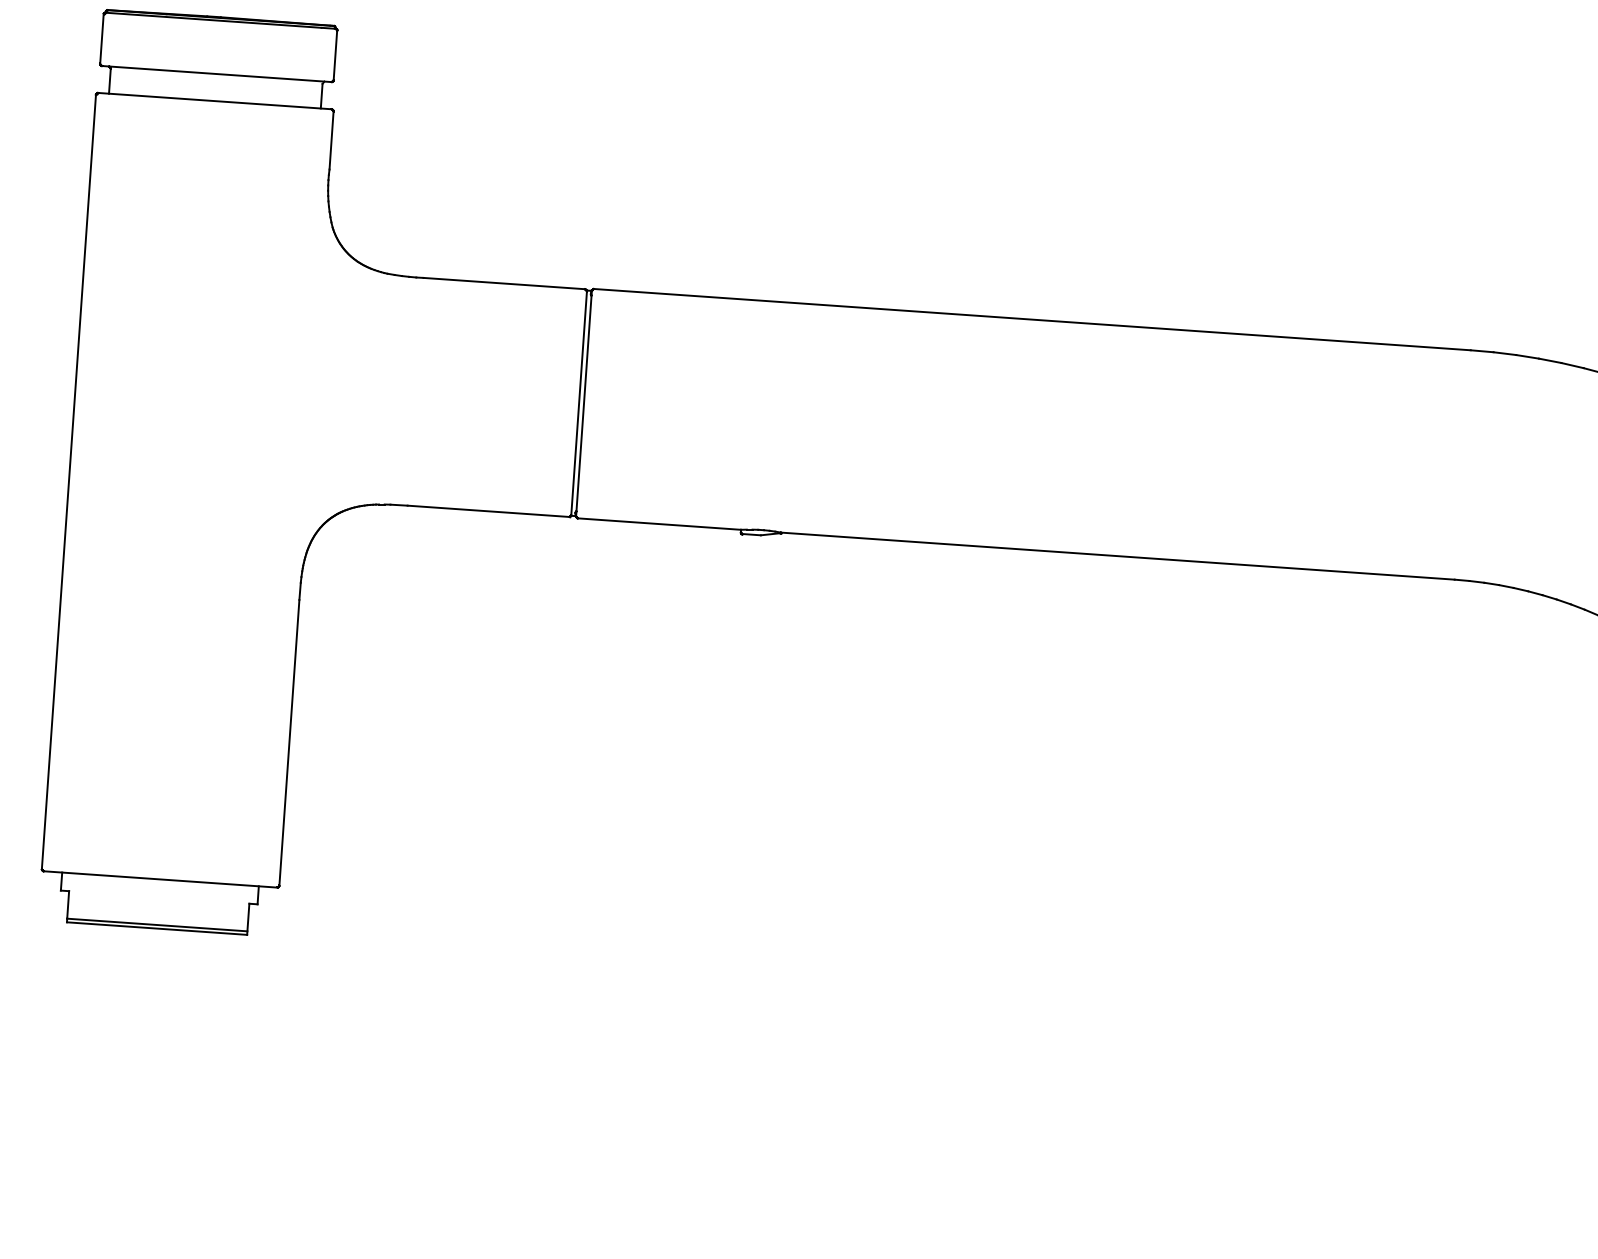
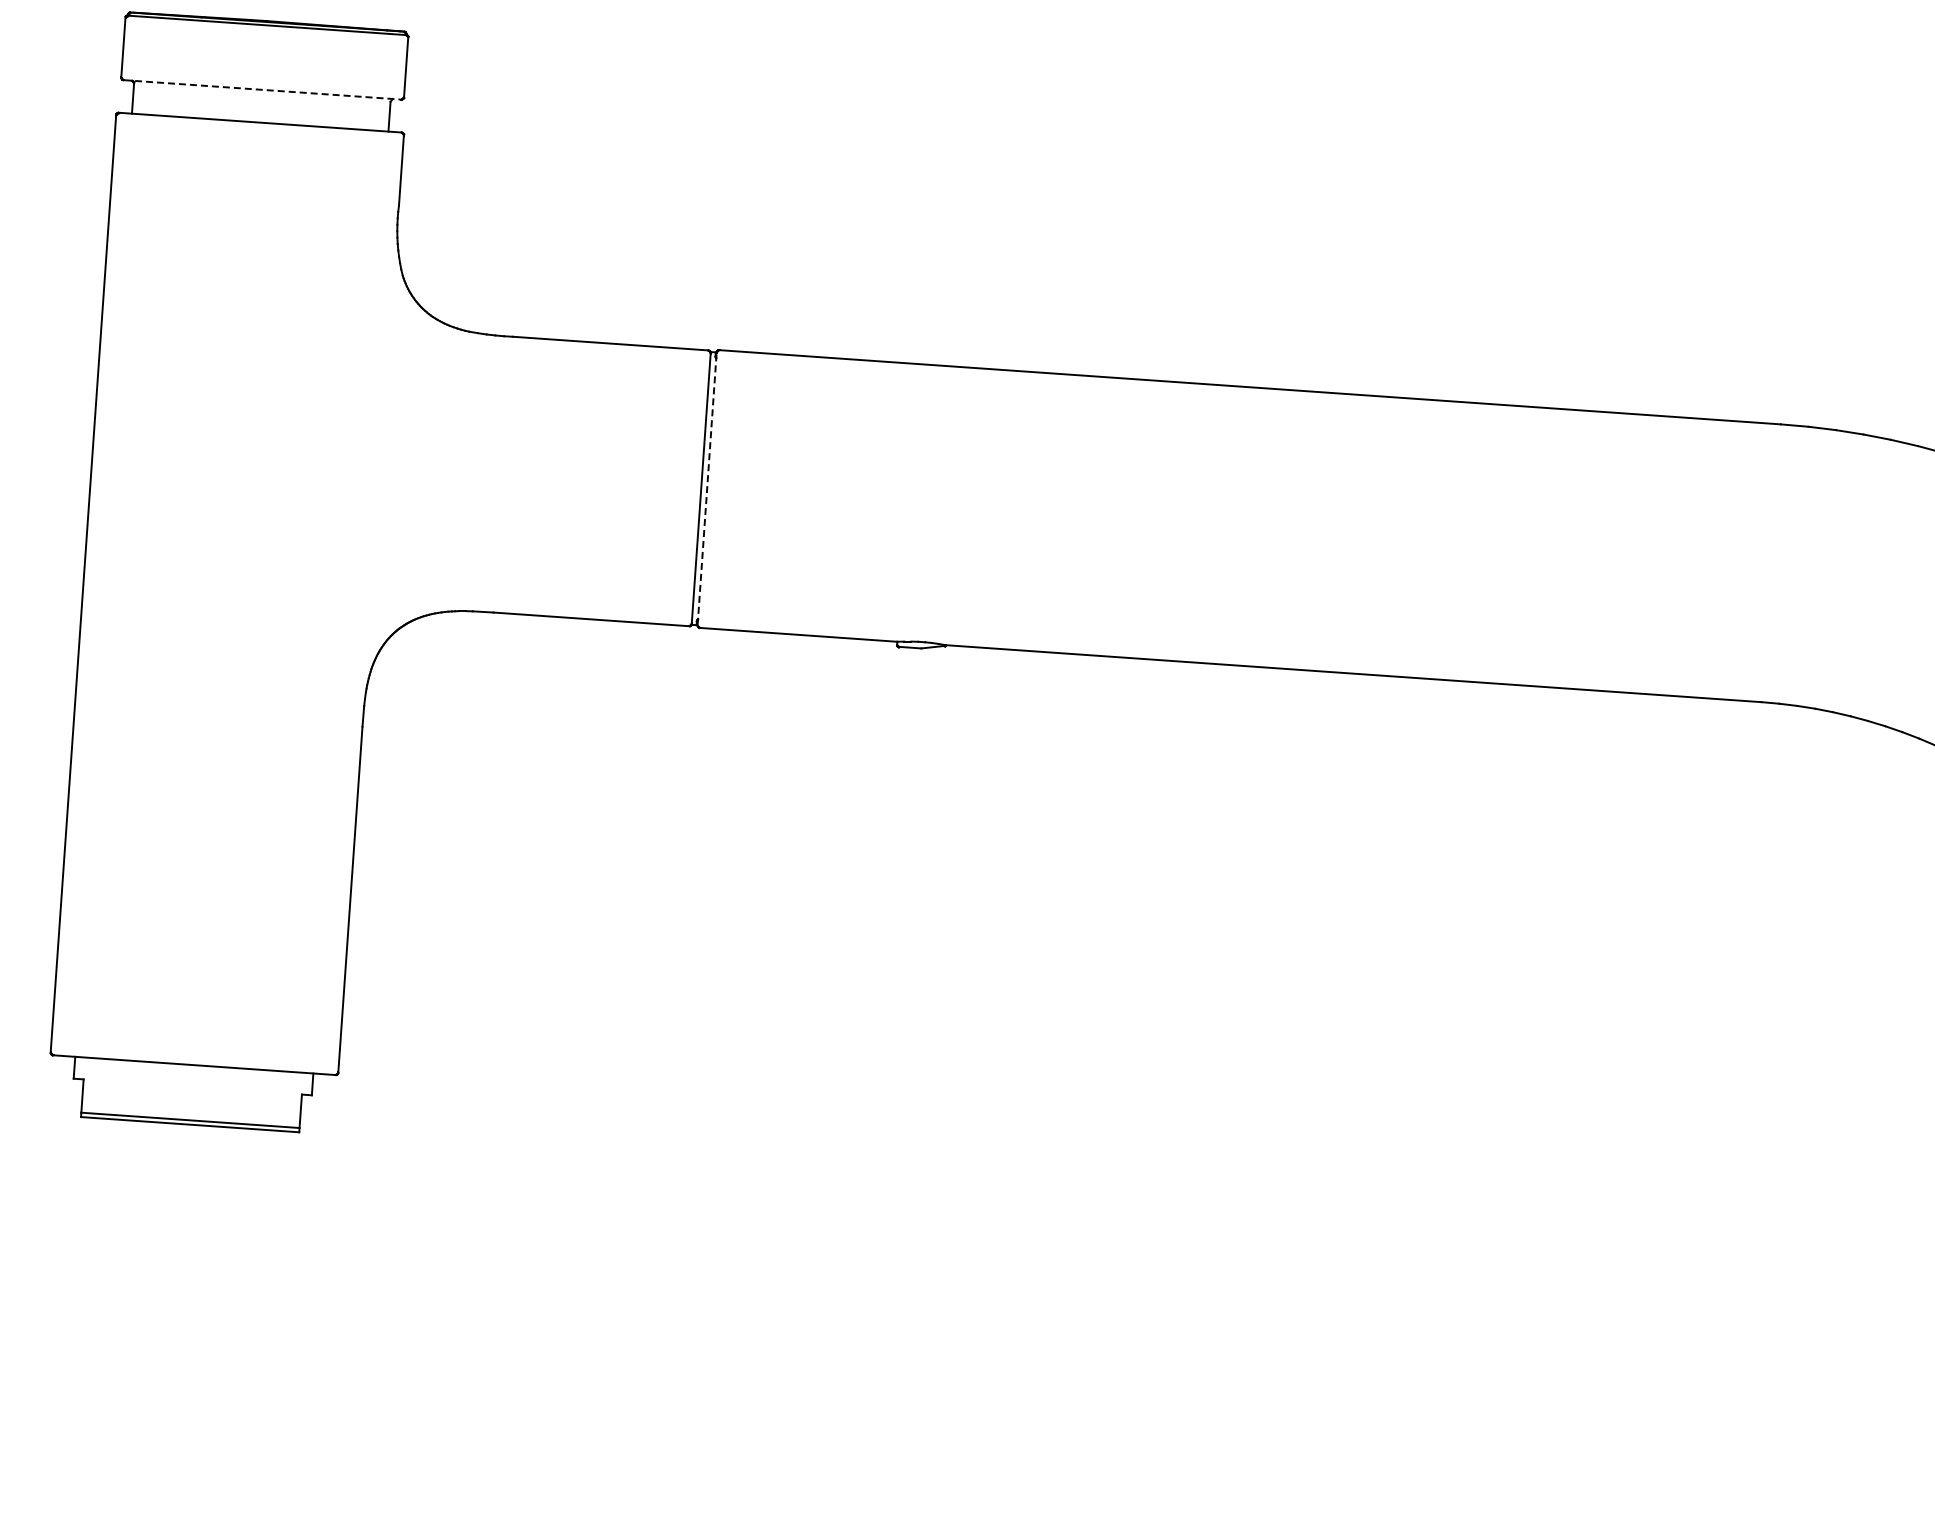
line: (216, 73) -> (262, 89), solid -> dashed
line: (584, 403) -> (707, 488), solid -> dashed

